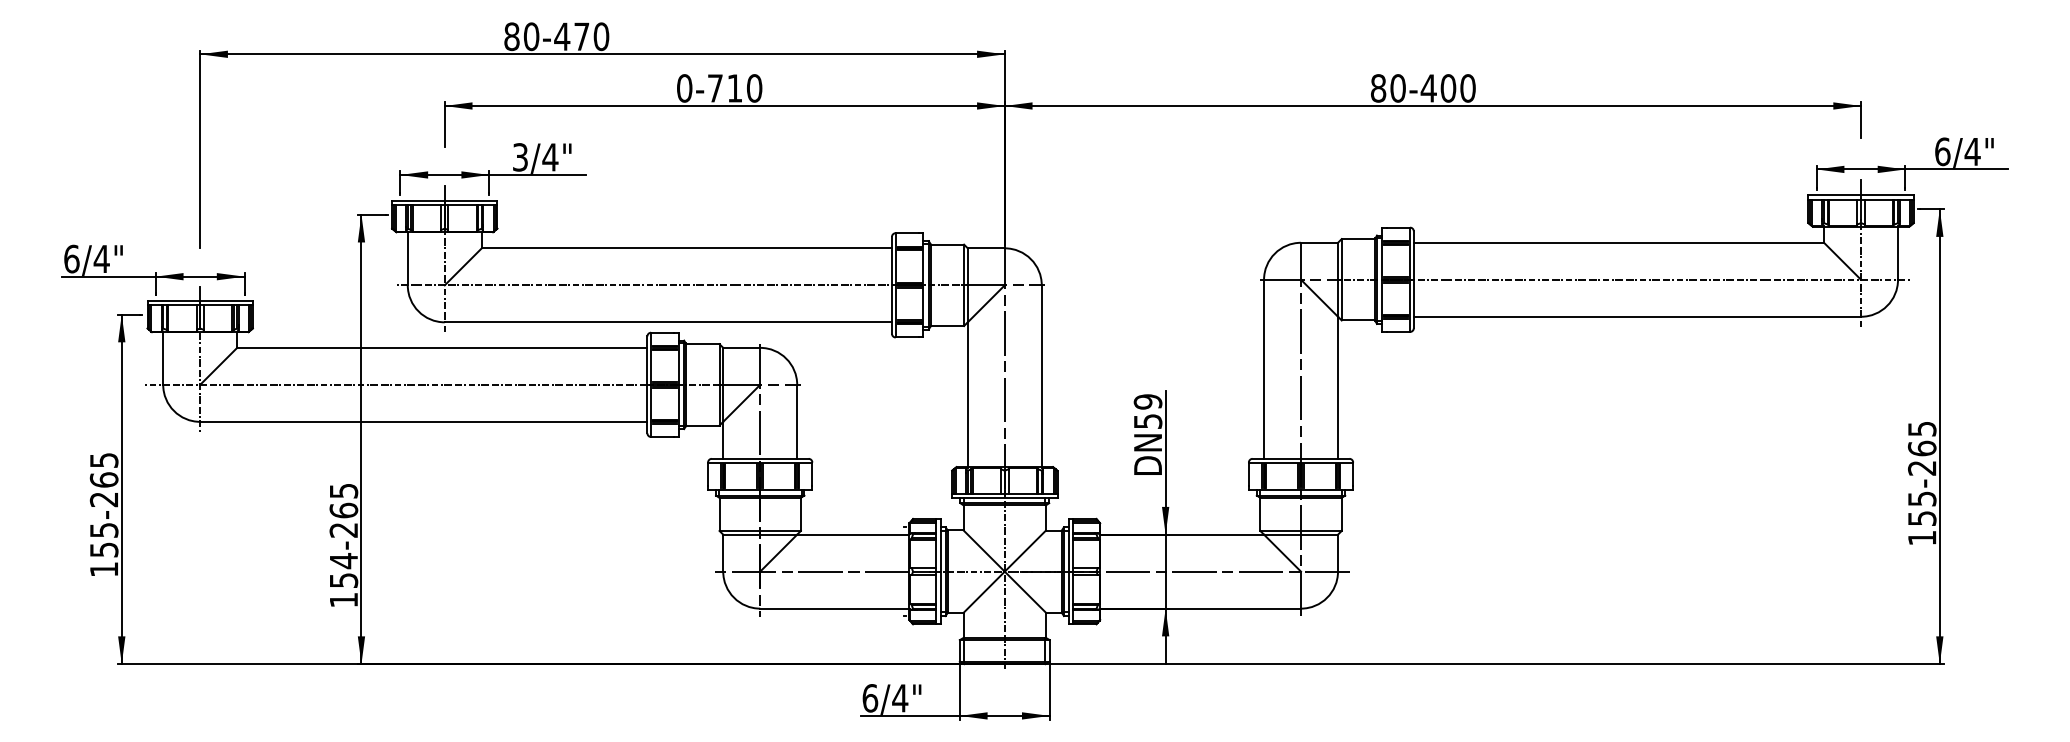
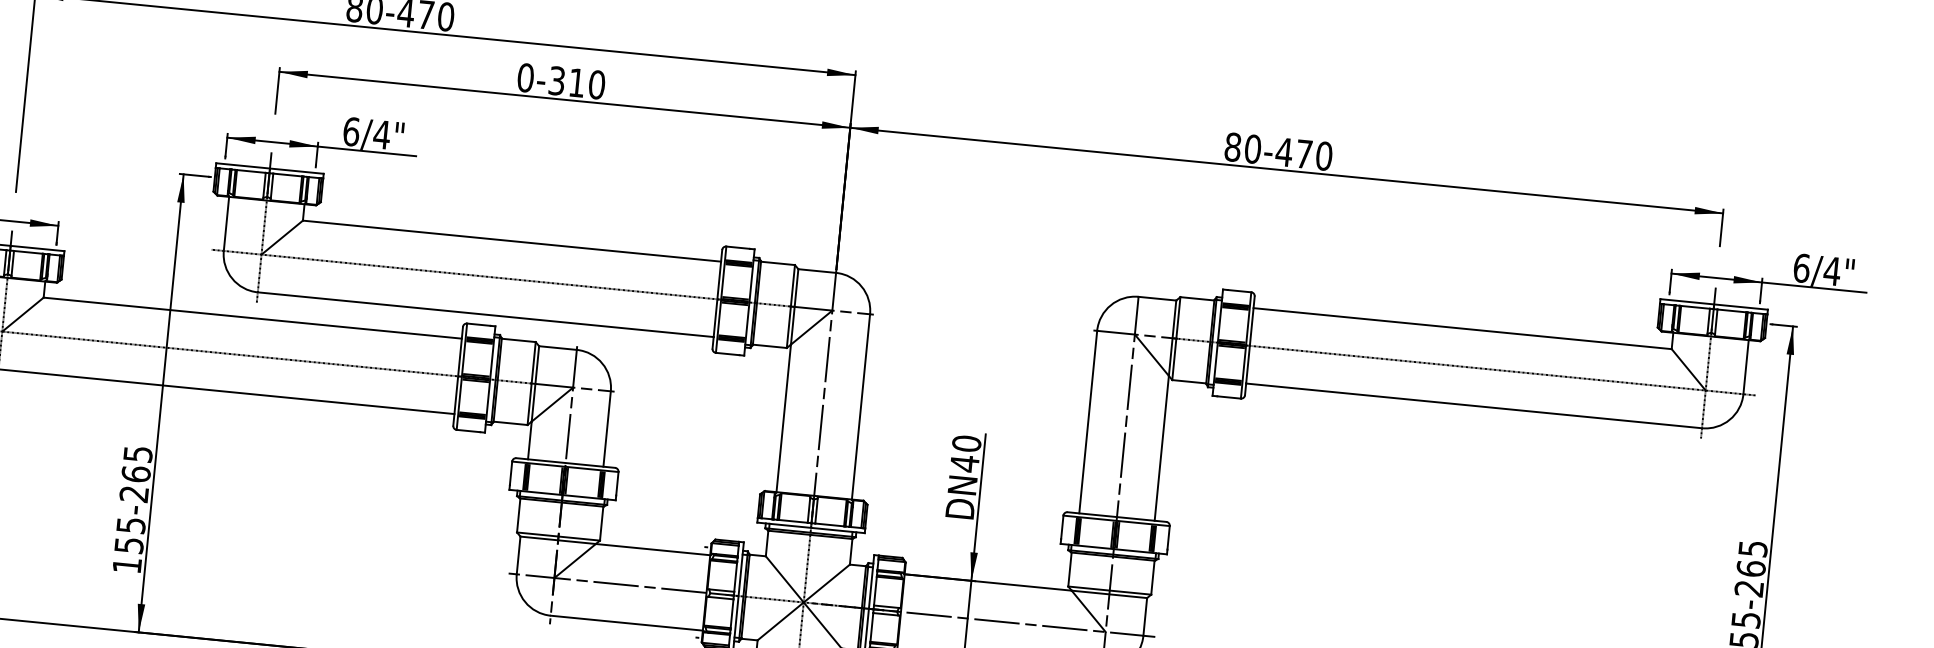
text: (715, 88) -> (557, 81), 0-710 -> 0-310
text: (1448, 88) -> (1304, 154), 80-400 -> 80-470
text: (520, 157) -> (351, 131), 3/4" -> 6/4"
text: (1147, 411) -> (965, 453), 59 -> 40
text: (344, 561) -> (131, 526), 154-265 -> 155-265

